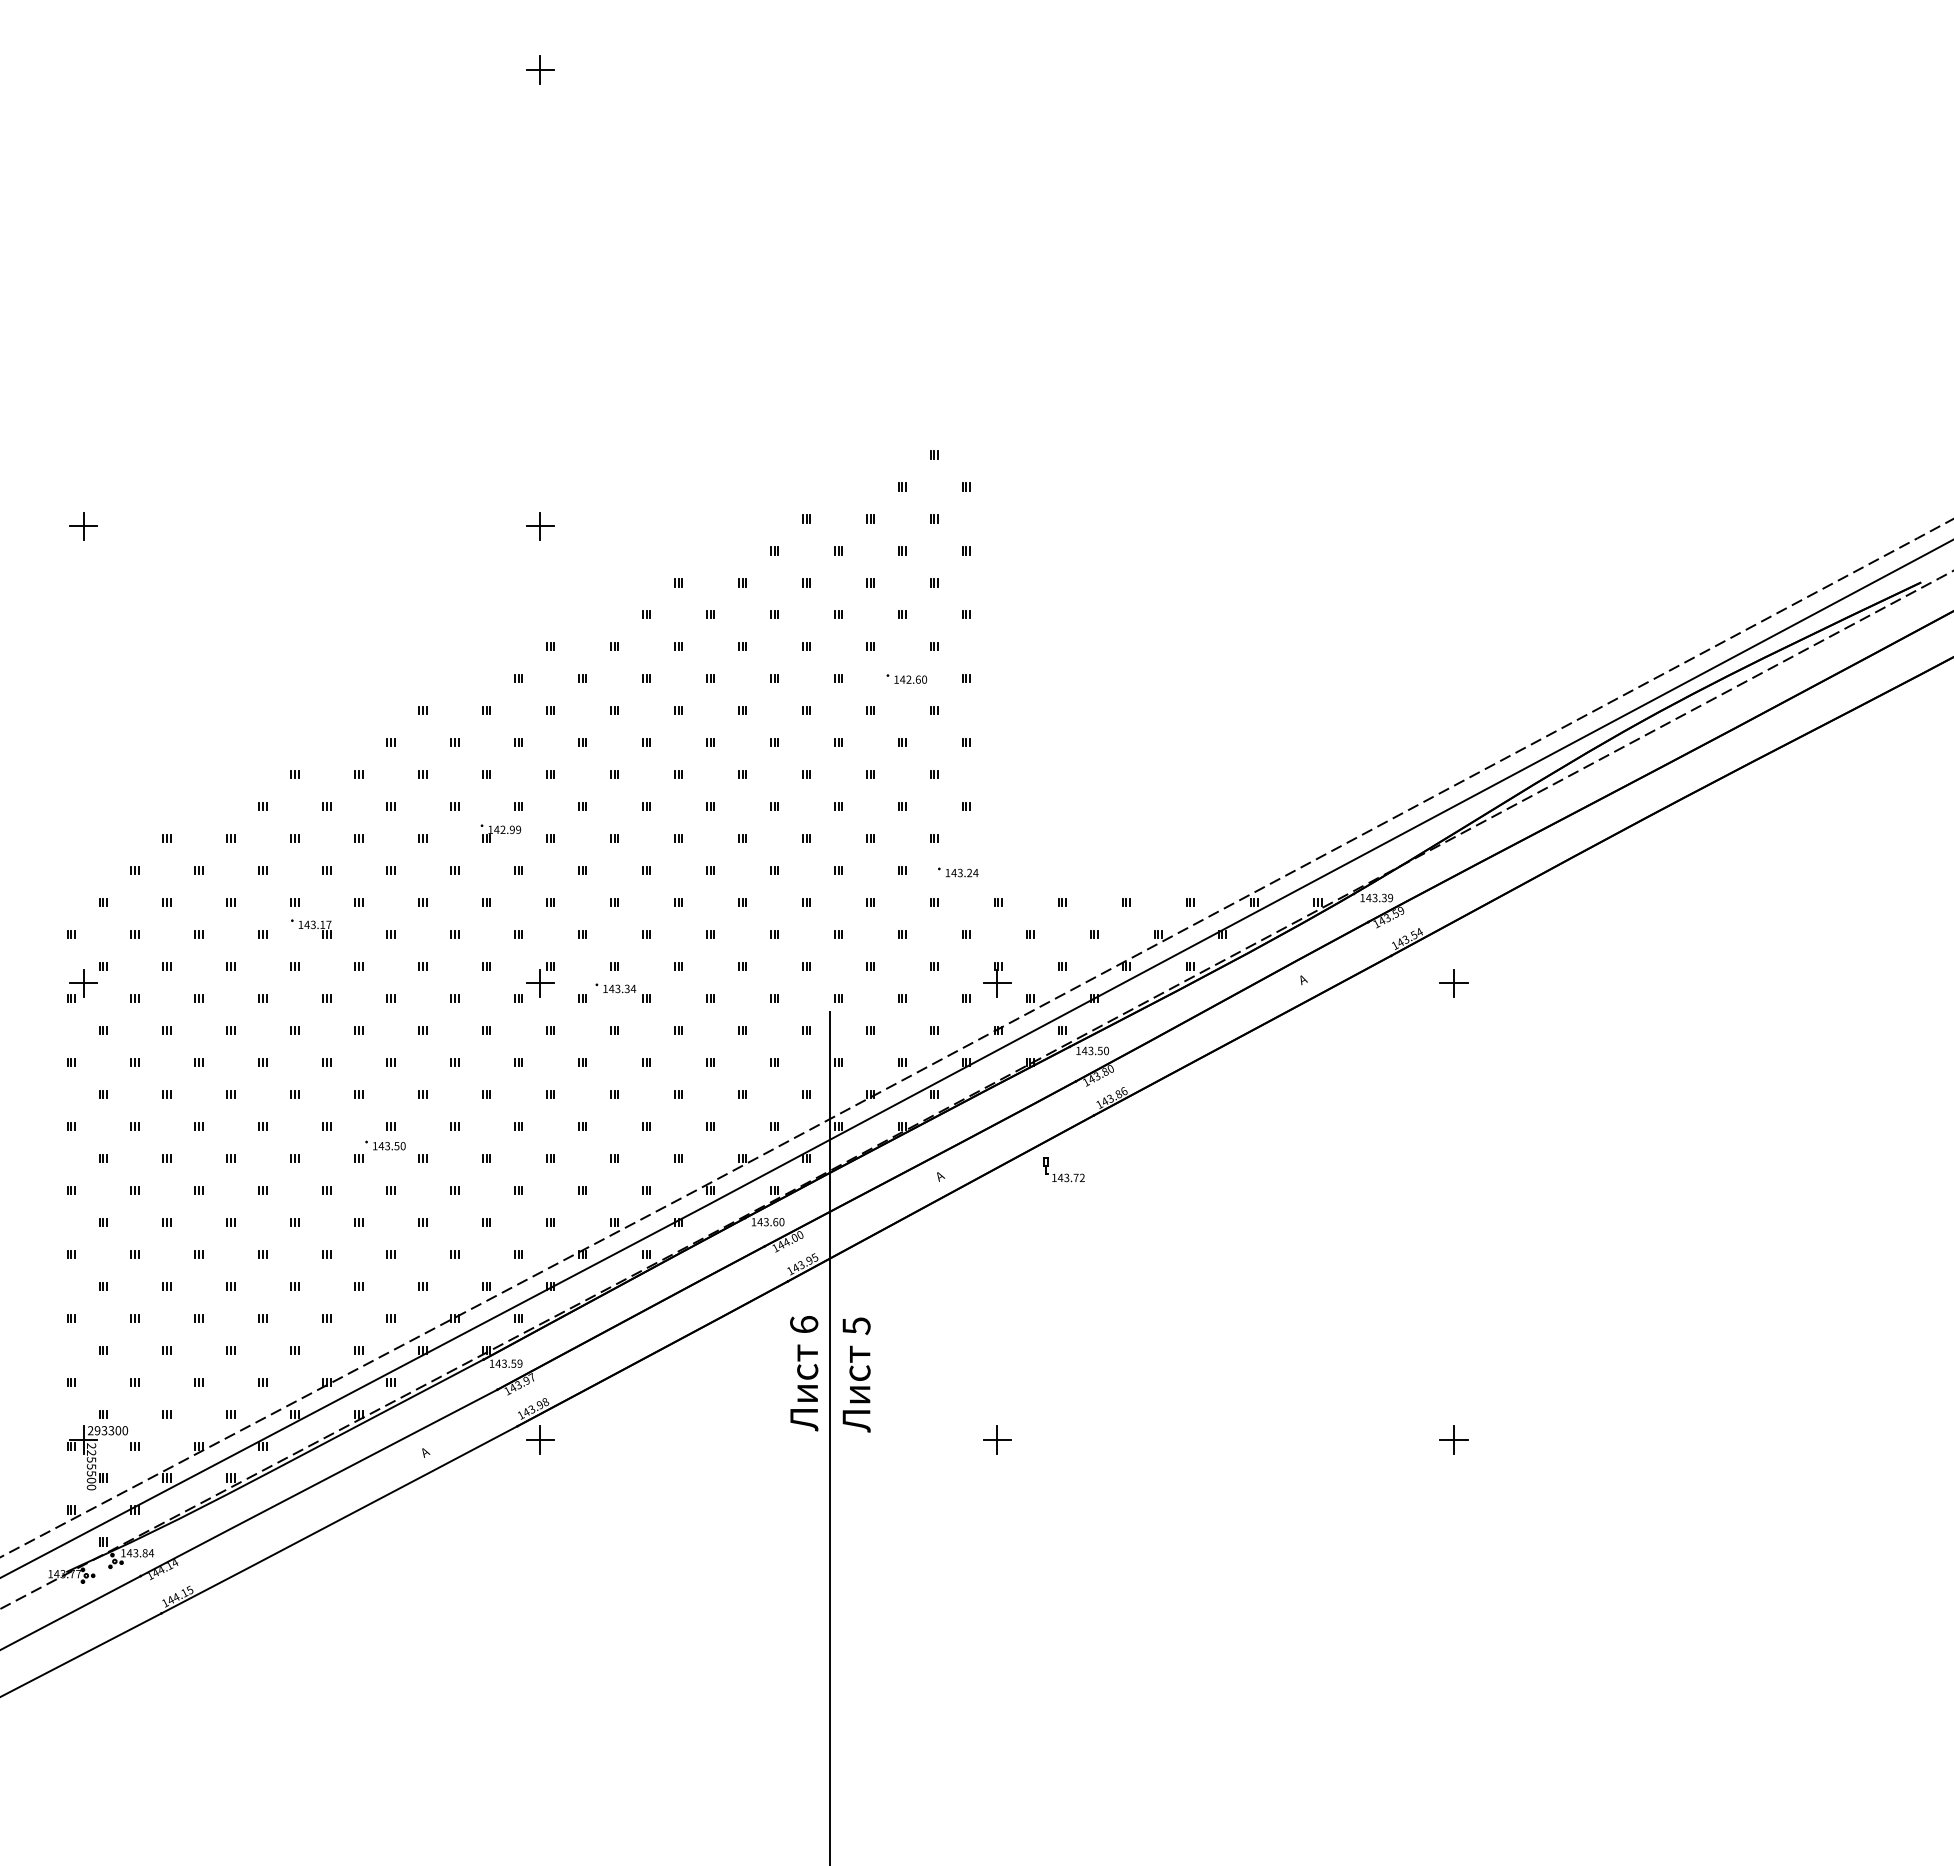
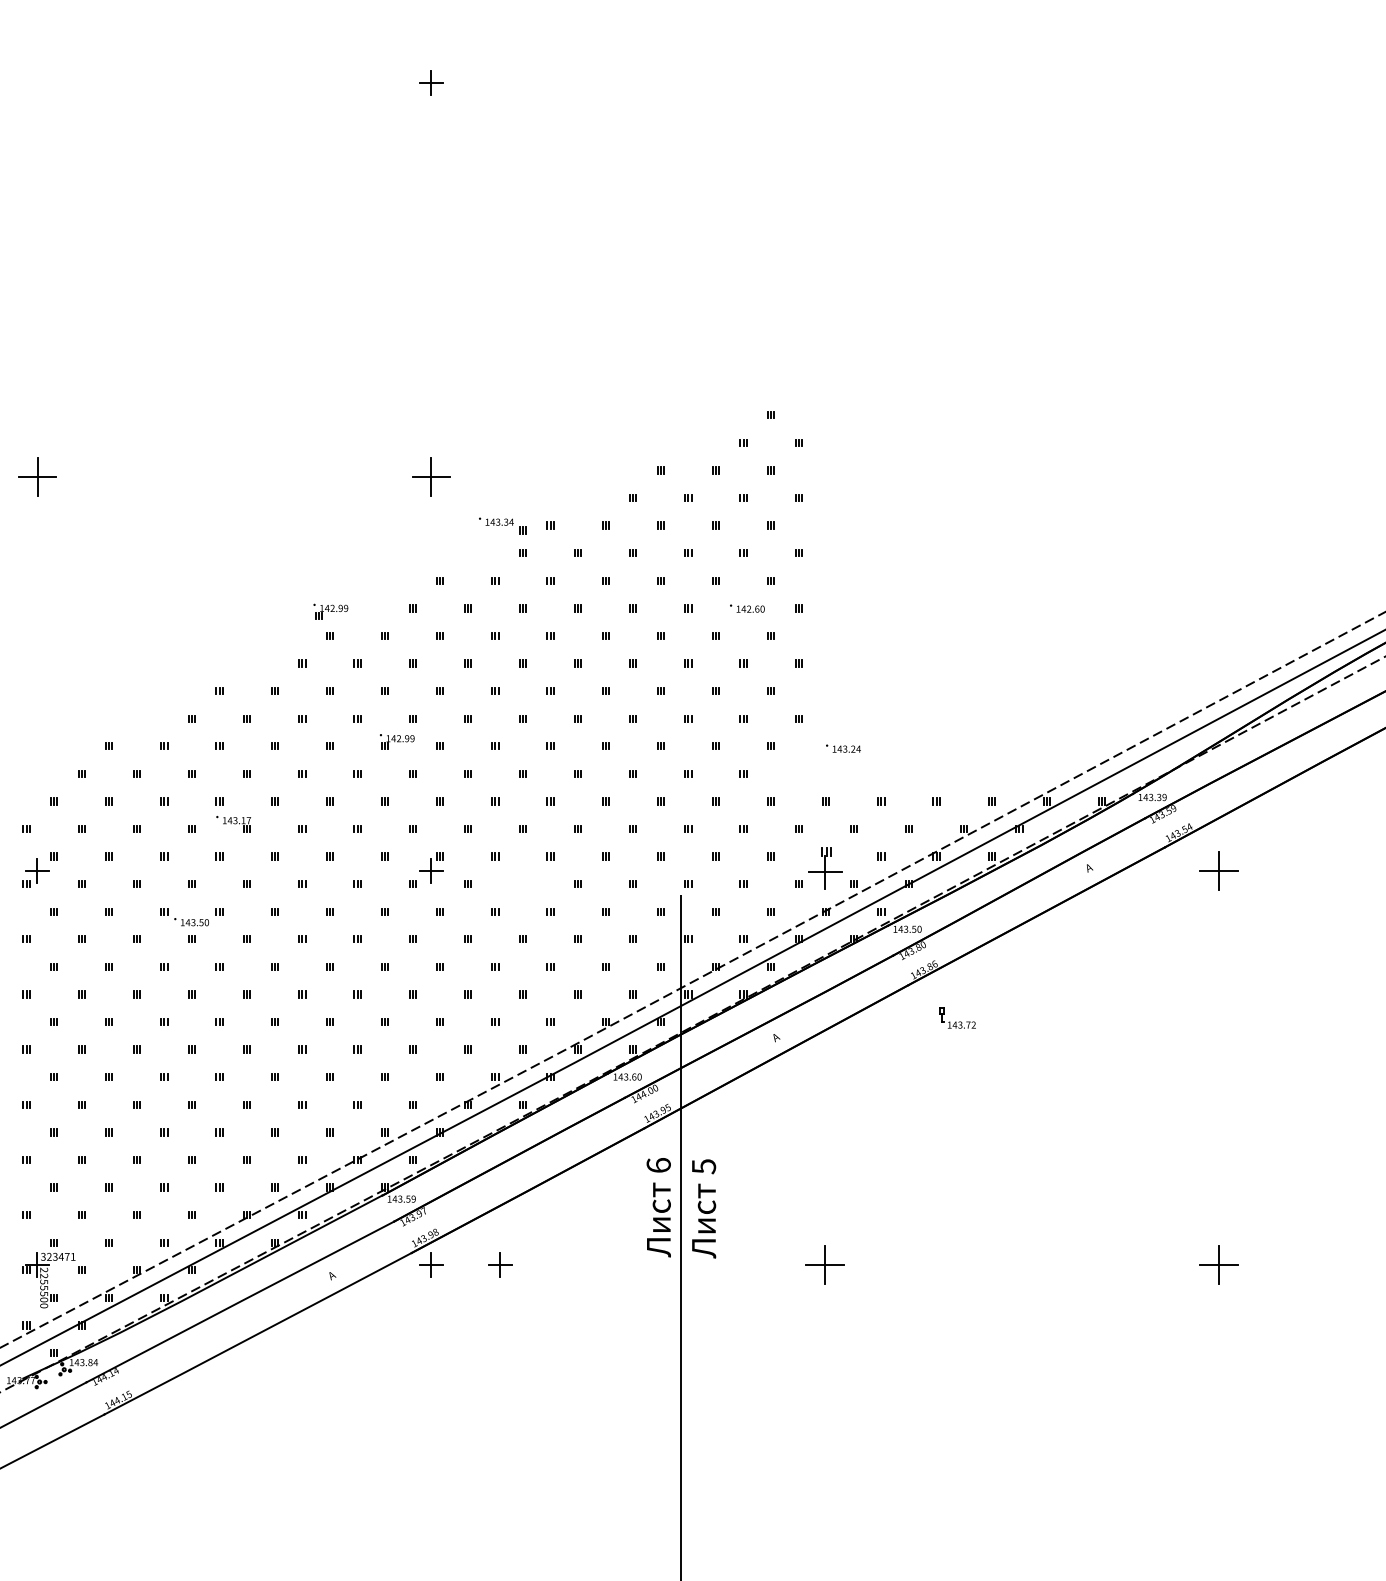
part: (83, 526) -> (37, 477), size x1.6
part: (540, 526) -> (431, 477), size x1.6
part: (423, 682) -> (330, 611), added
text: (958, 872) -> (843, 748), moved
part: (997, 979) -> (825, 867), size x1.4
part: (1453, 983) -> (1218, 871), size x1.6
part: (622, 992) -> (502, 525), moved
text: (385, 1145) -> (191, 922), moved
part: (1063, 1169) -> (957, 1017), moved
text: (108, 1430) -> (58, 1256), 293300 -> 323471
part: (620, 1439) -> (500, 1264), added
part: (997, 1439) -> (825, 1264), size x1.6
part: (1453, 1439) -> (1218, 1264), size x1.6

